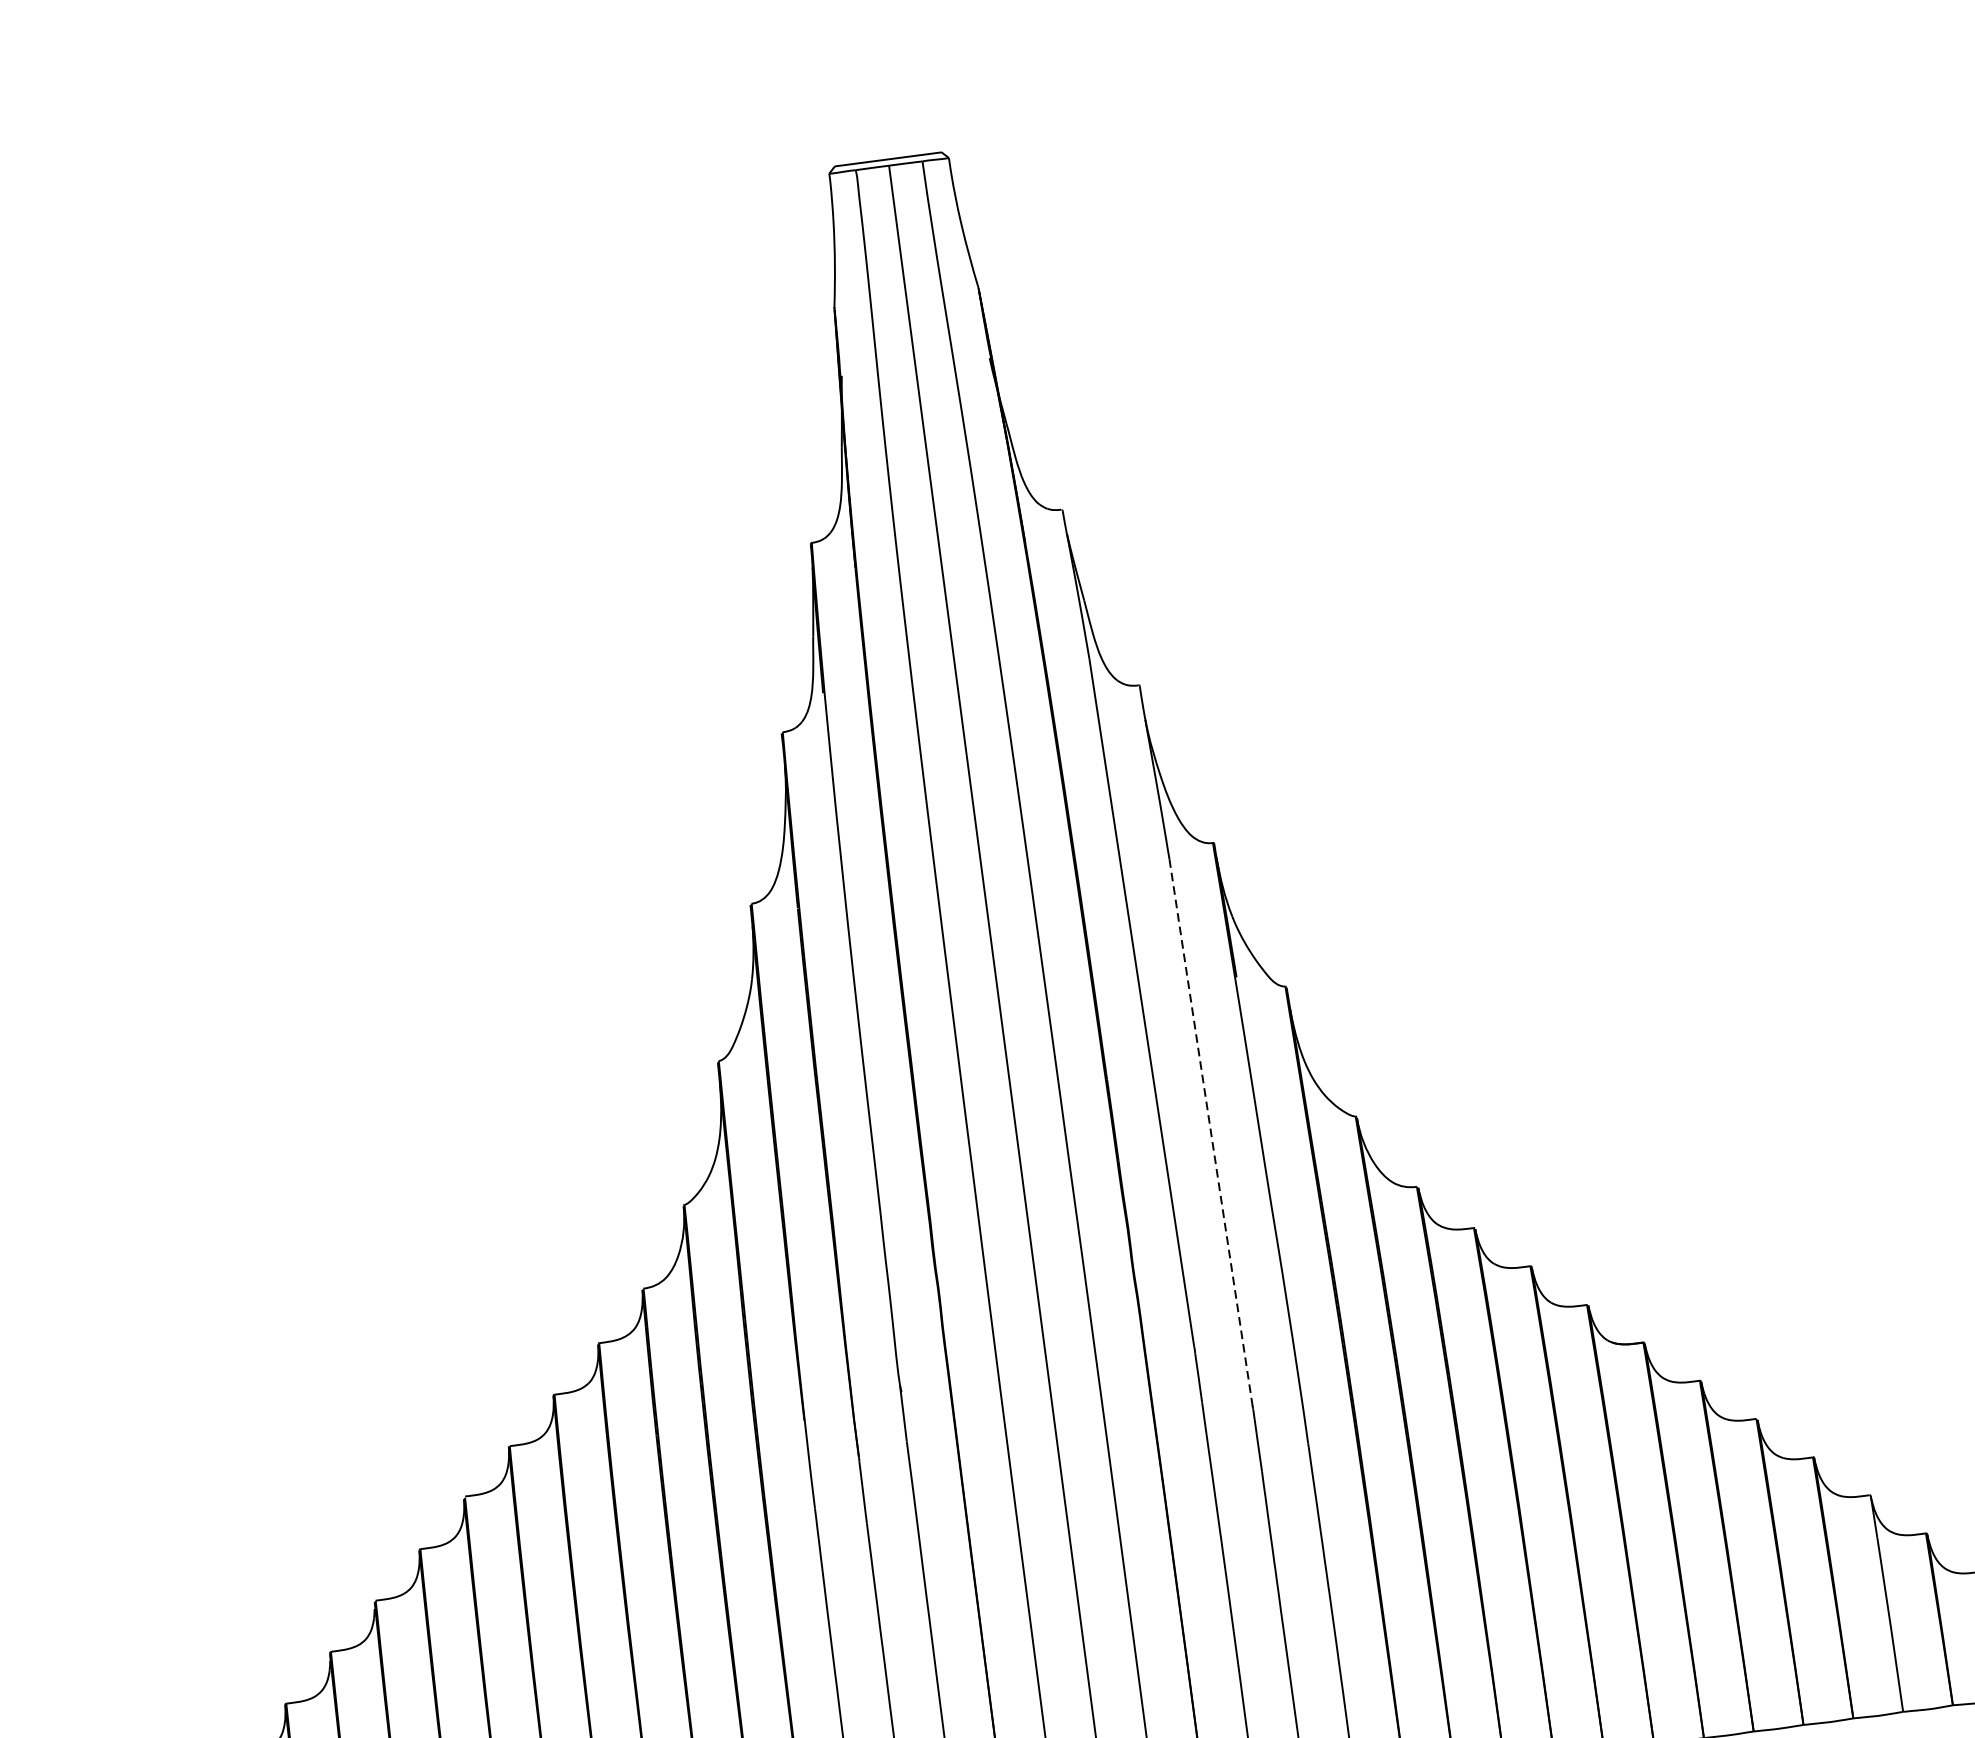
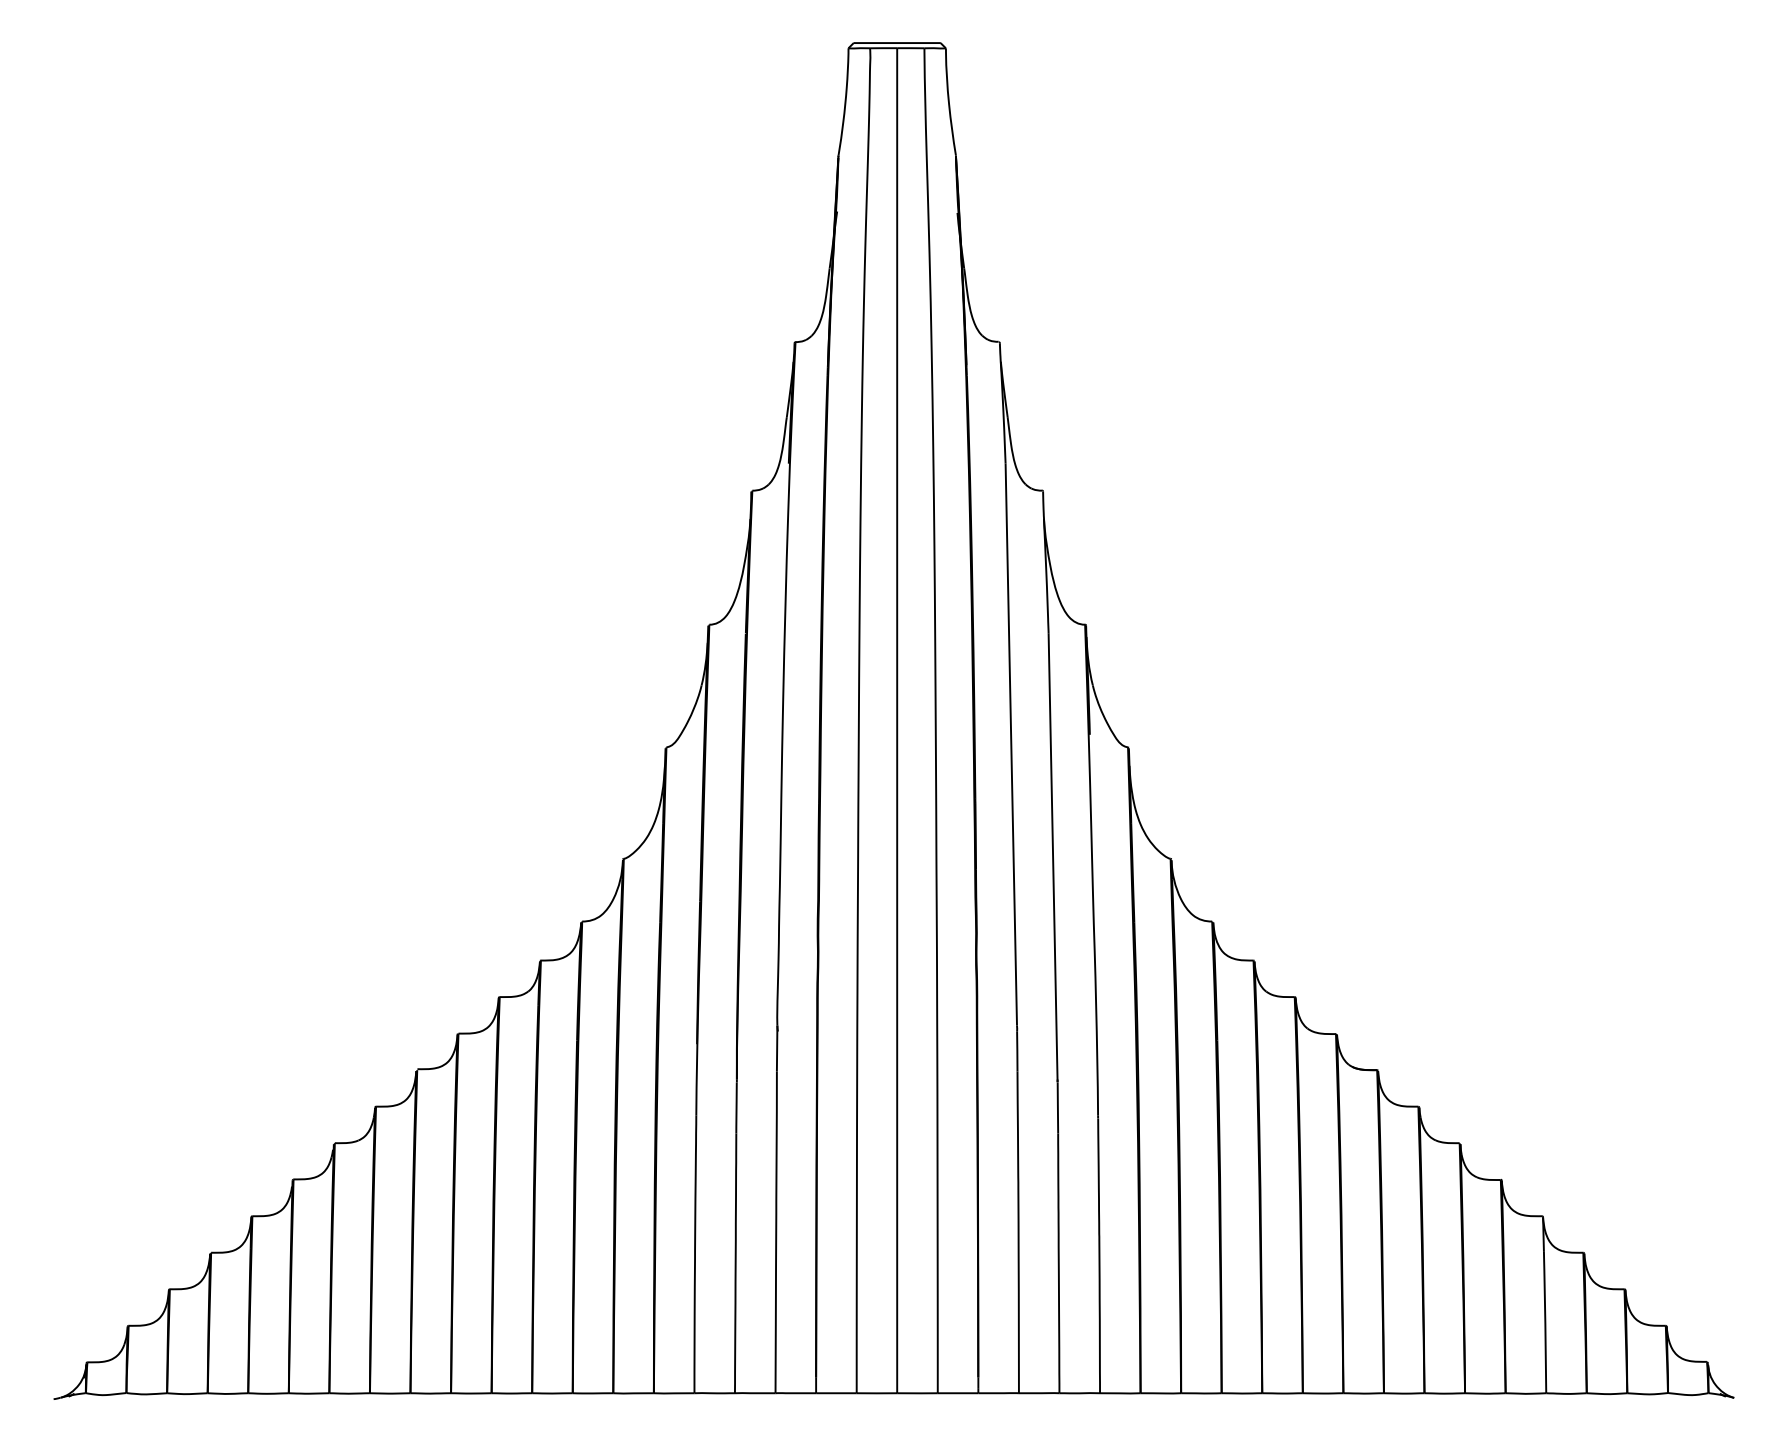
line: (1211, 1133) -> (1053, 857), dashed -> solid

